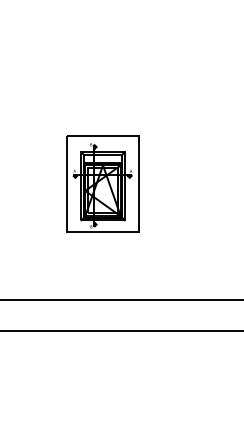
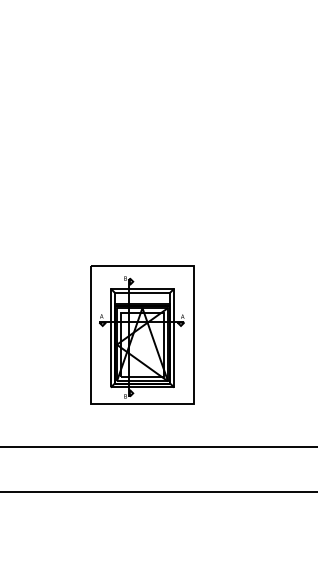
part: (102, 183) -> (141, 334), moved

